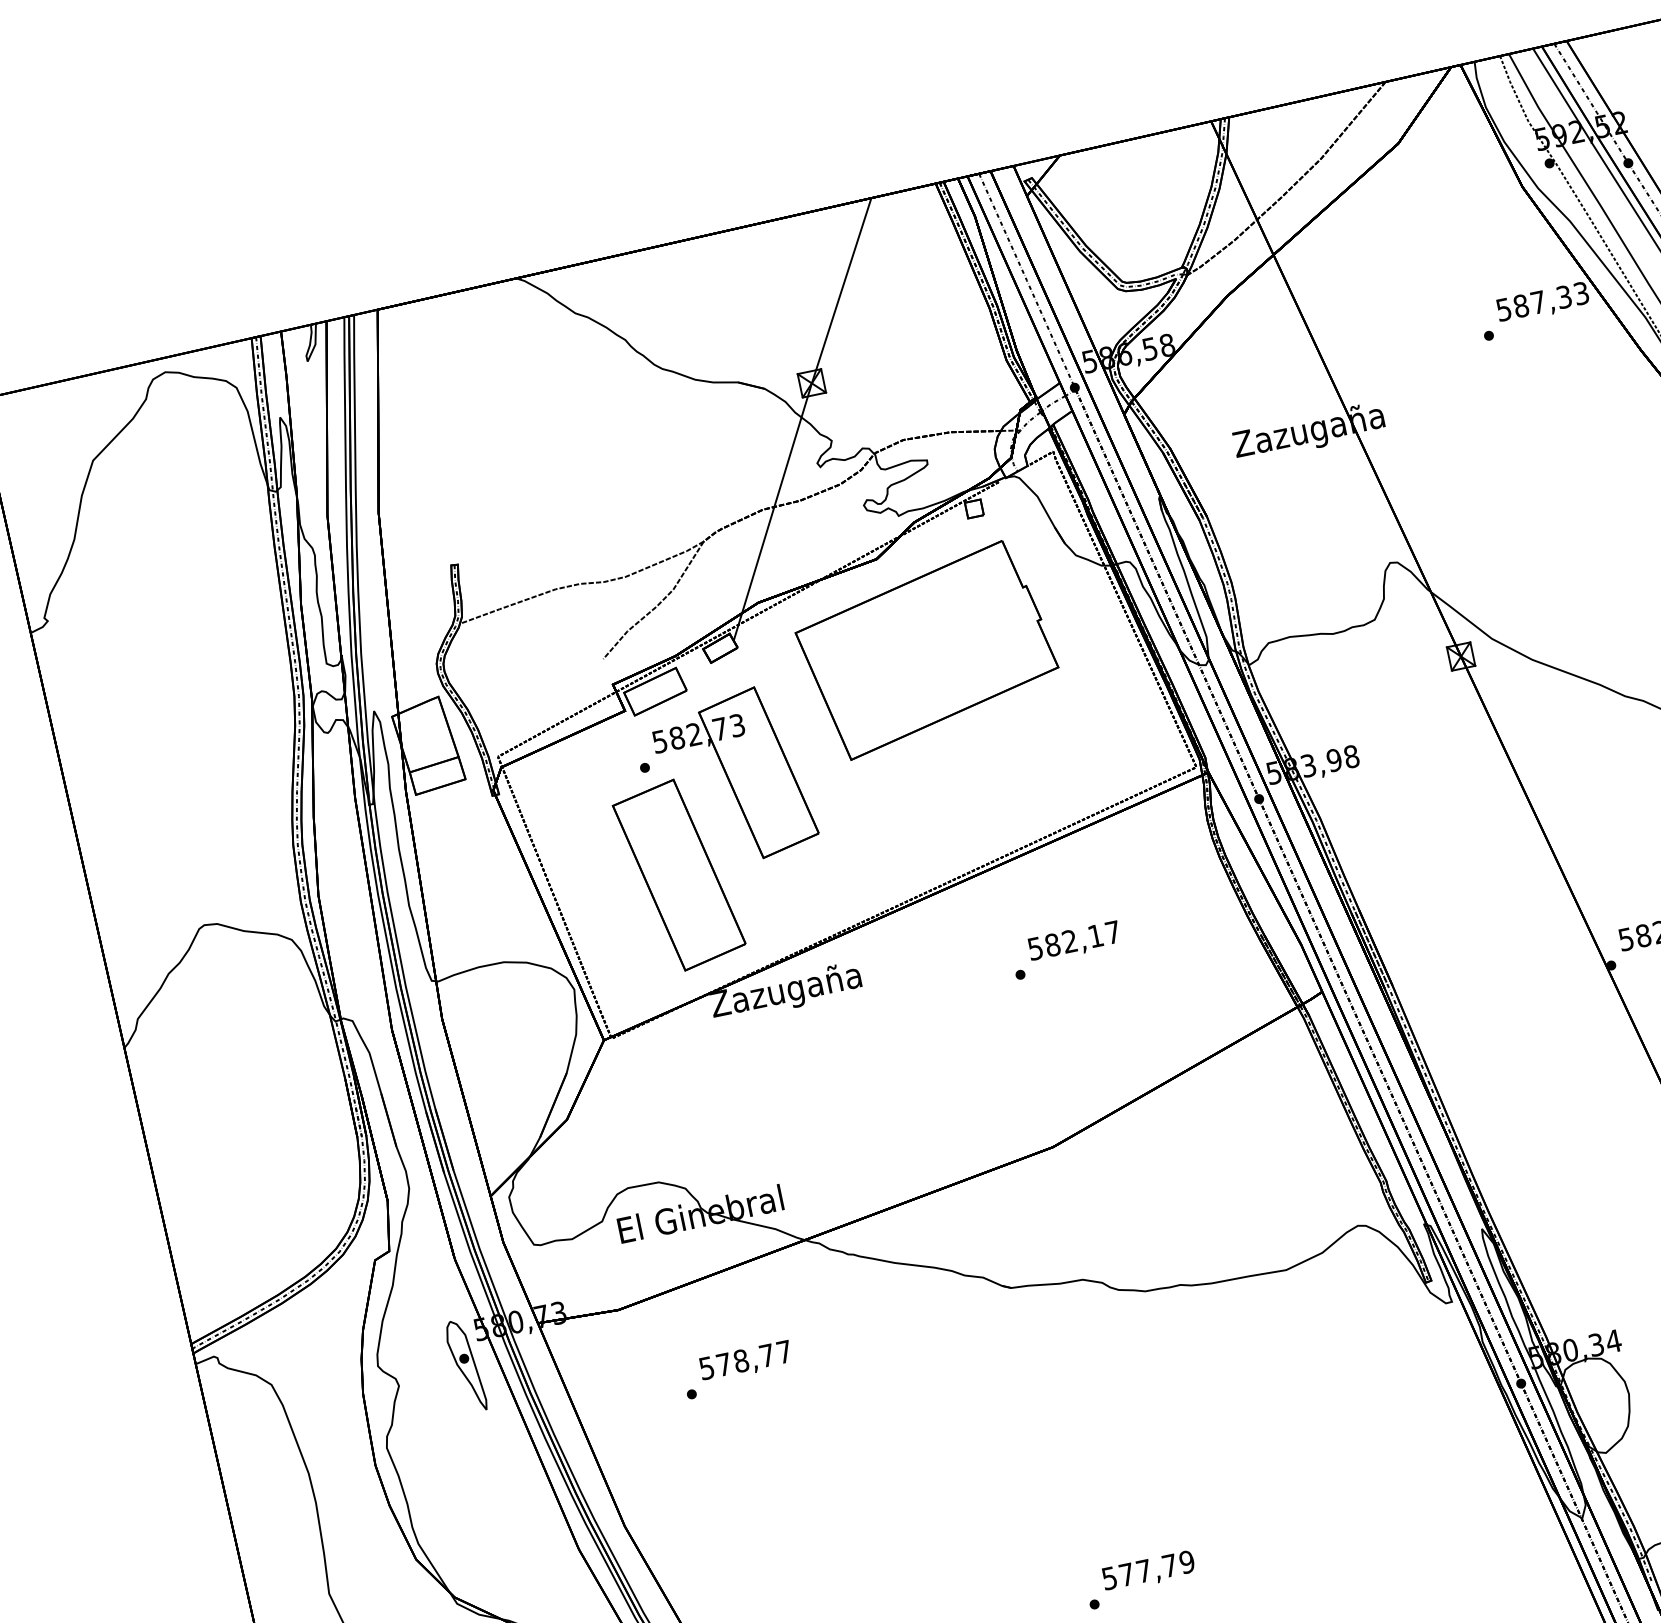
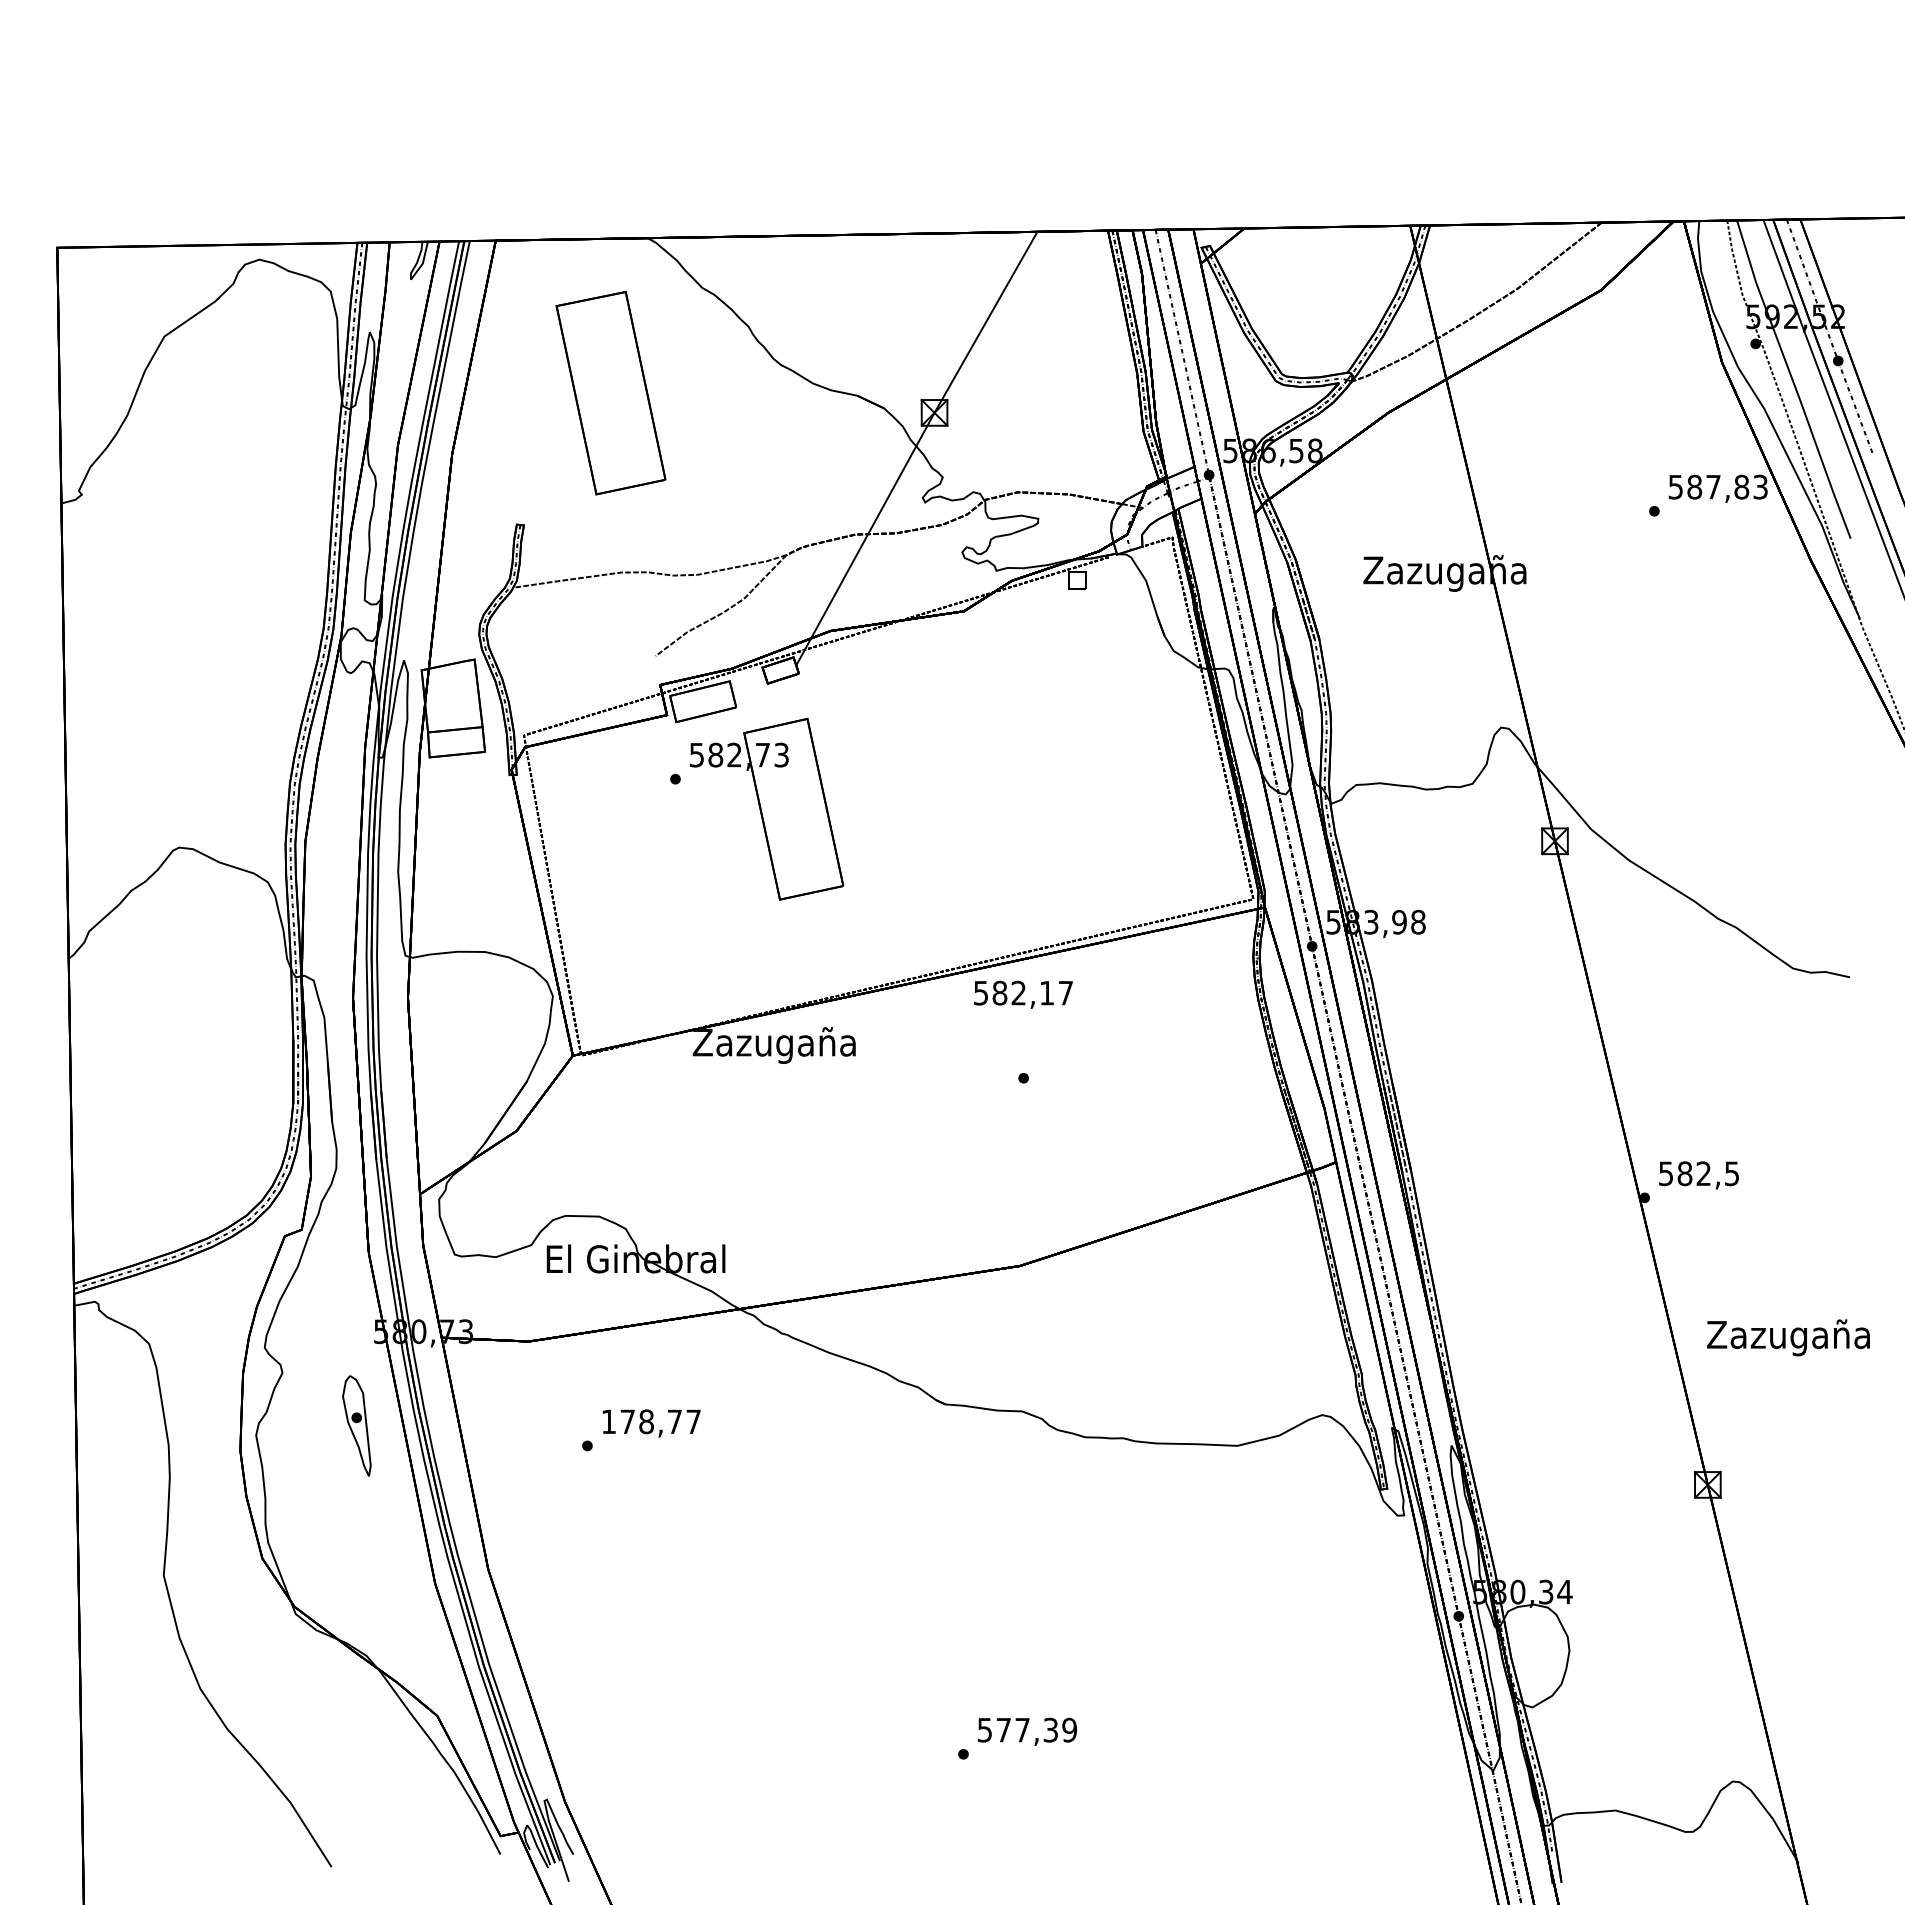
text: (1563, 296) -> (1741, 486), 587,33 -> 587,83
part: (926, 650) -> (996, 717), removed
part: (678, 875) -> (610, 393), moved
text: (1074, 941) -> (1023, 994), moved
part: (465, 1365) -> (356, 1425), moved
text: (706, 1367) -> (608, 1421), 578,77 -> 178,77
text: (1169, 1565) -> (1050, 1729), 577,79 -> 577,39

